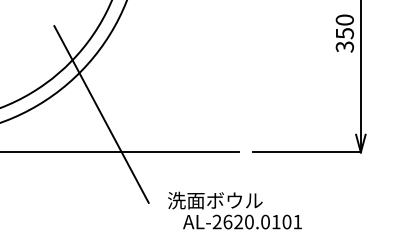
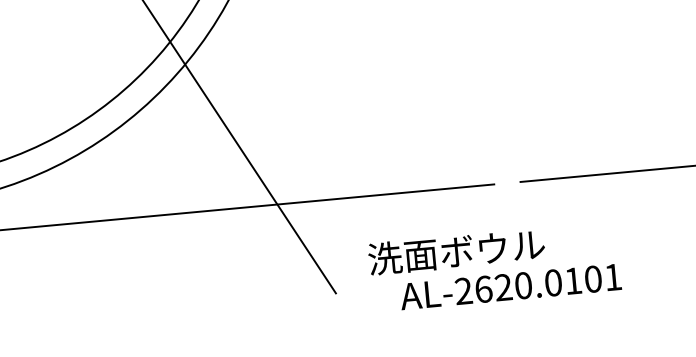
text: (234, 210) -> (493, 266), moved

